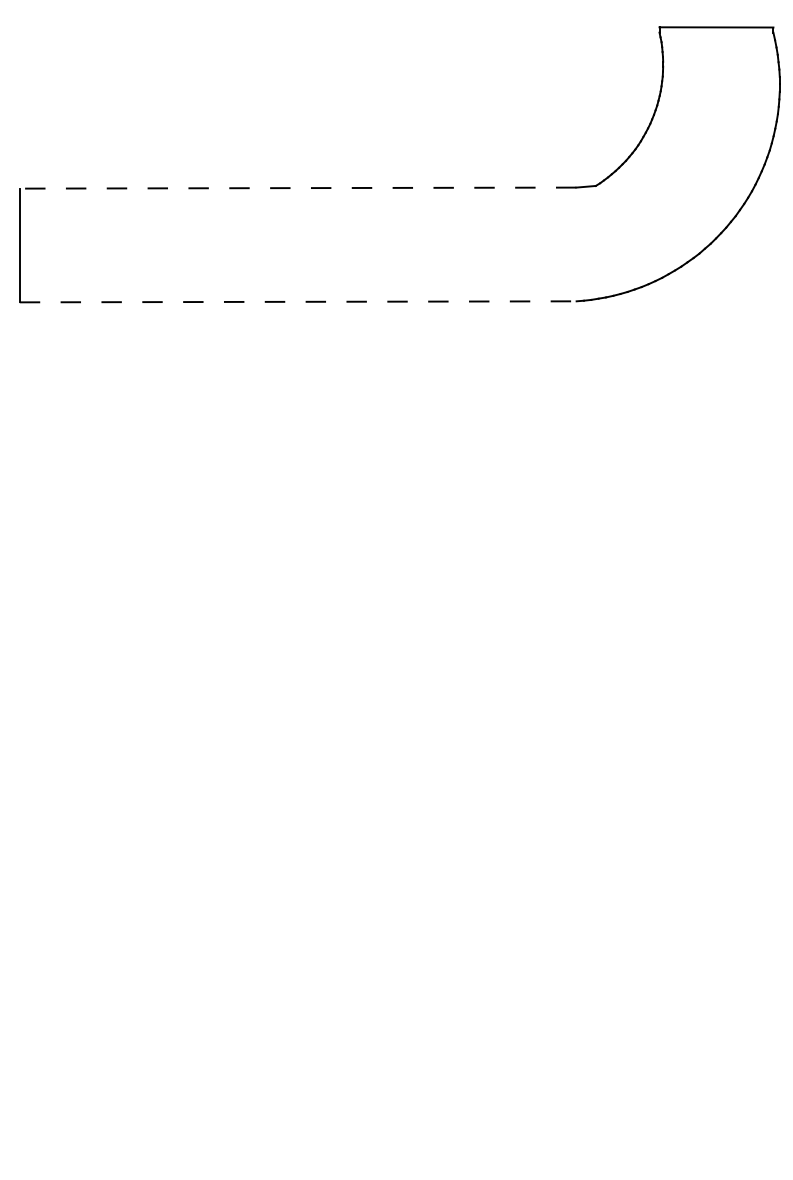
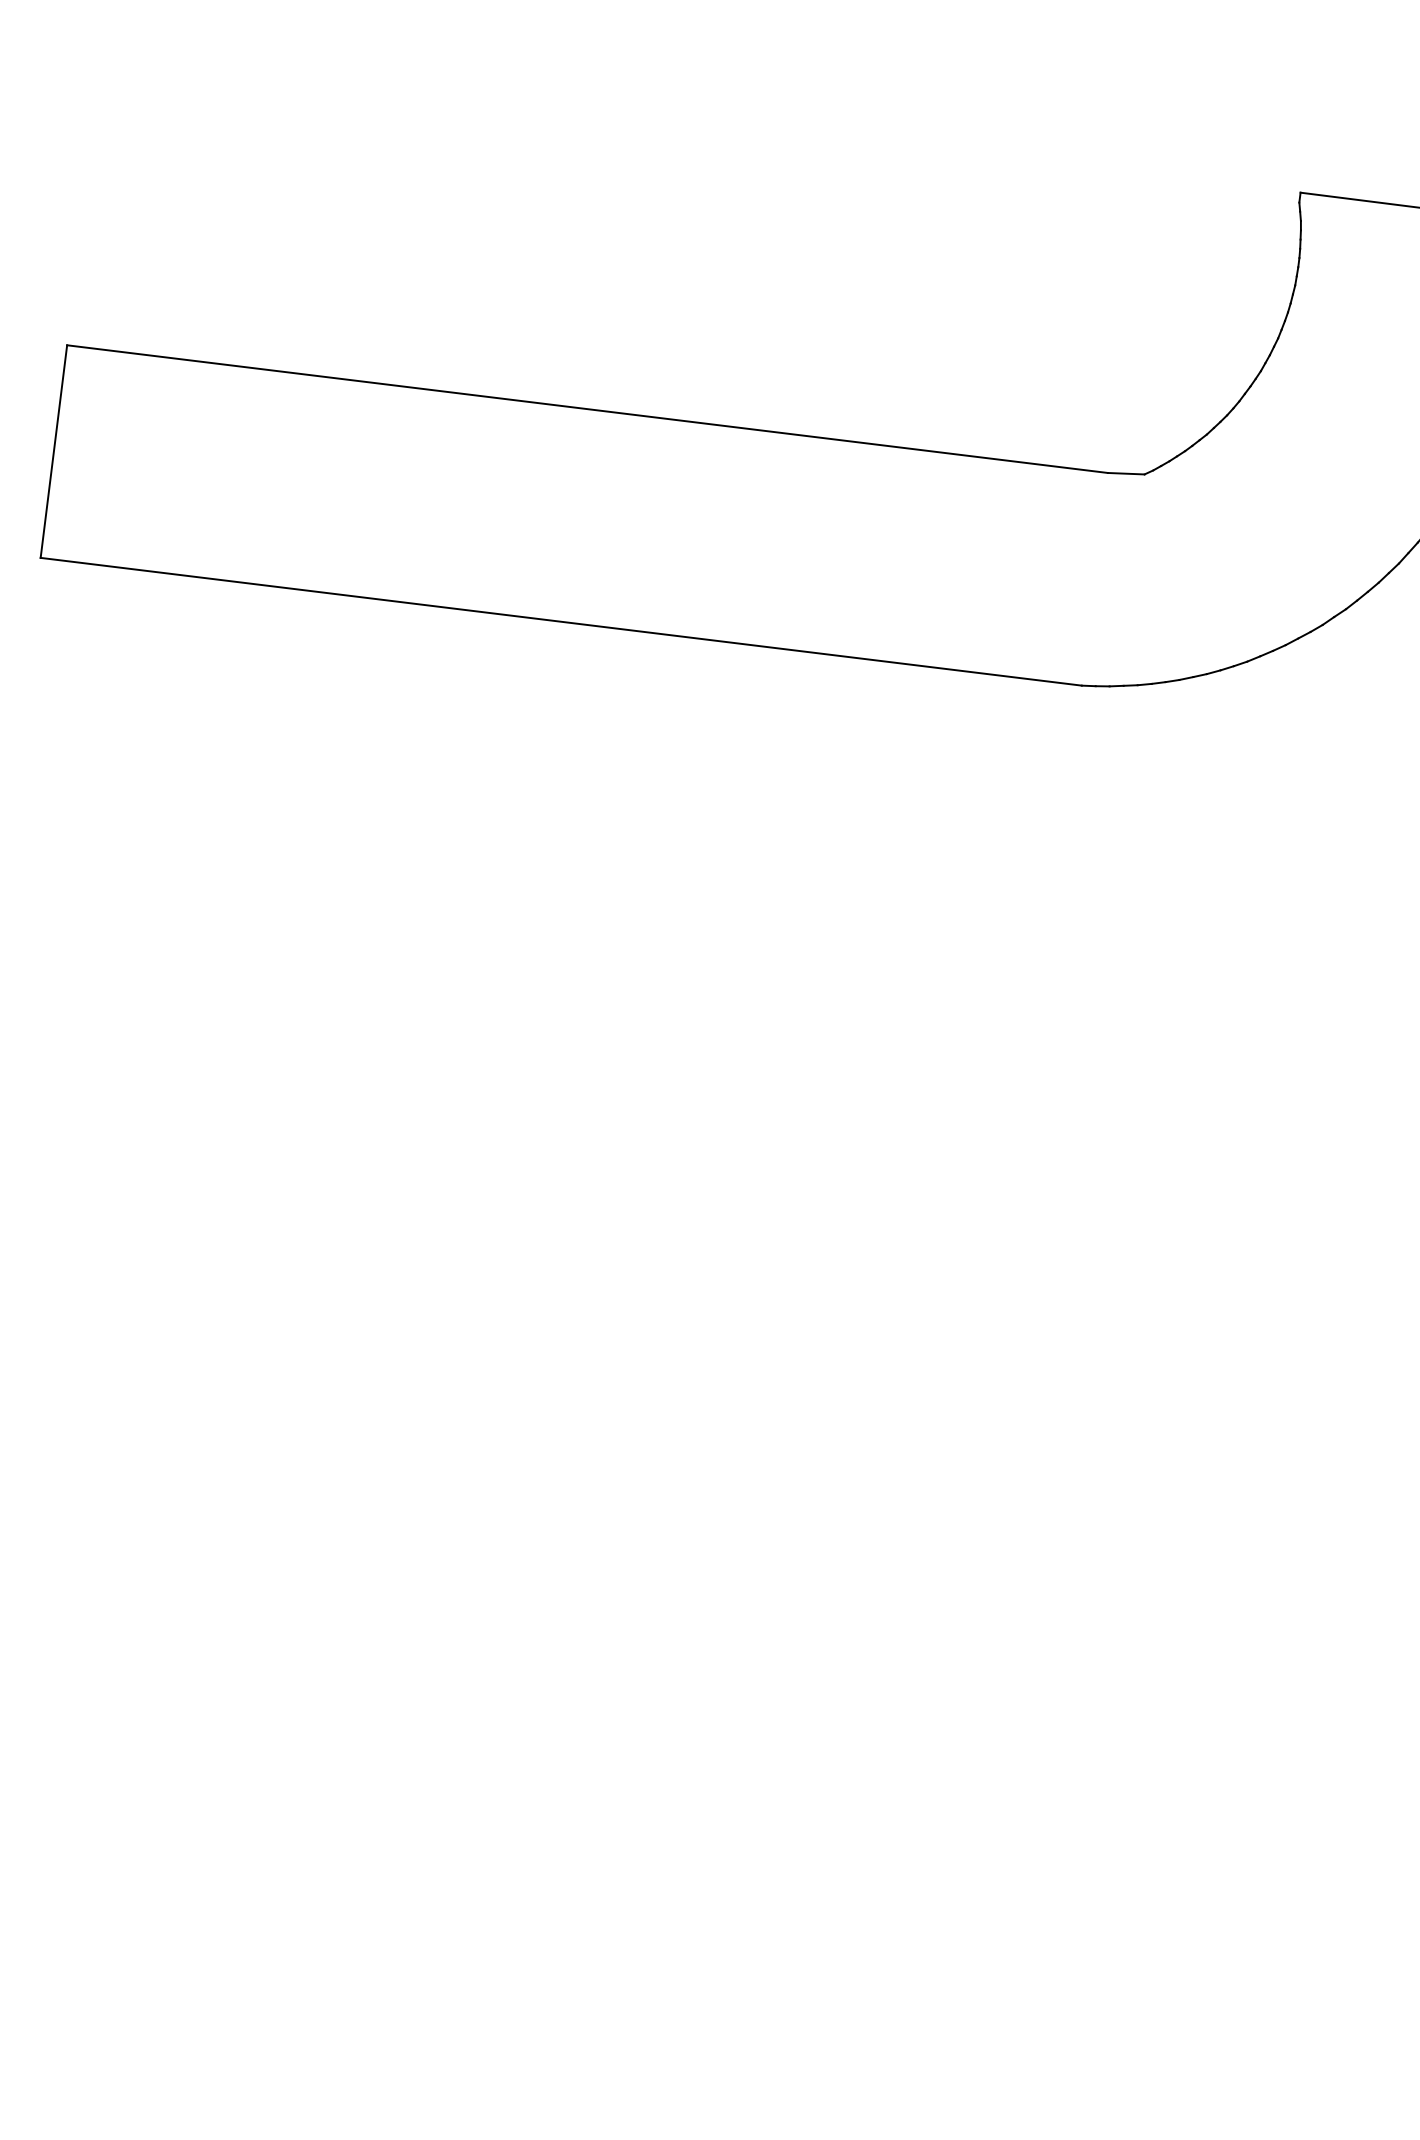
line: (297, 188) -> (586, 409), dashed -> solid
line: (298, 301) -> (561, 621), dashed -> solid

